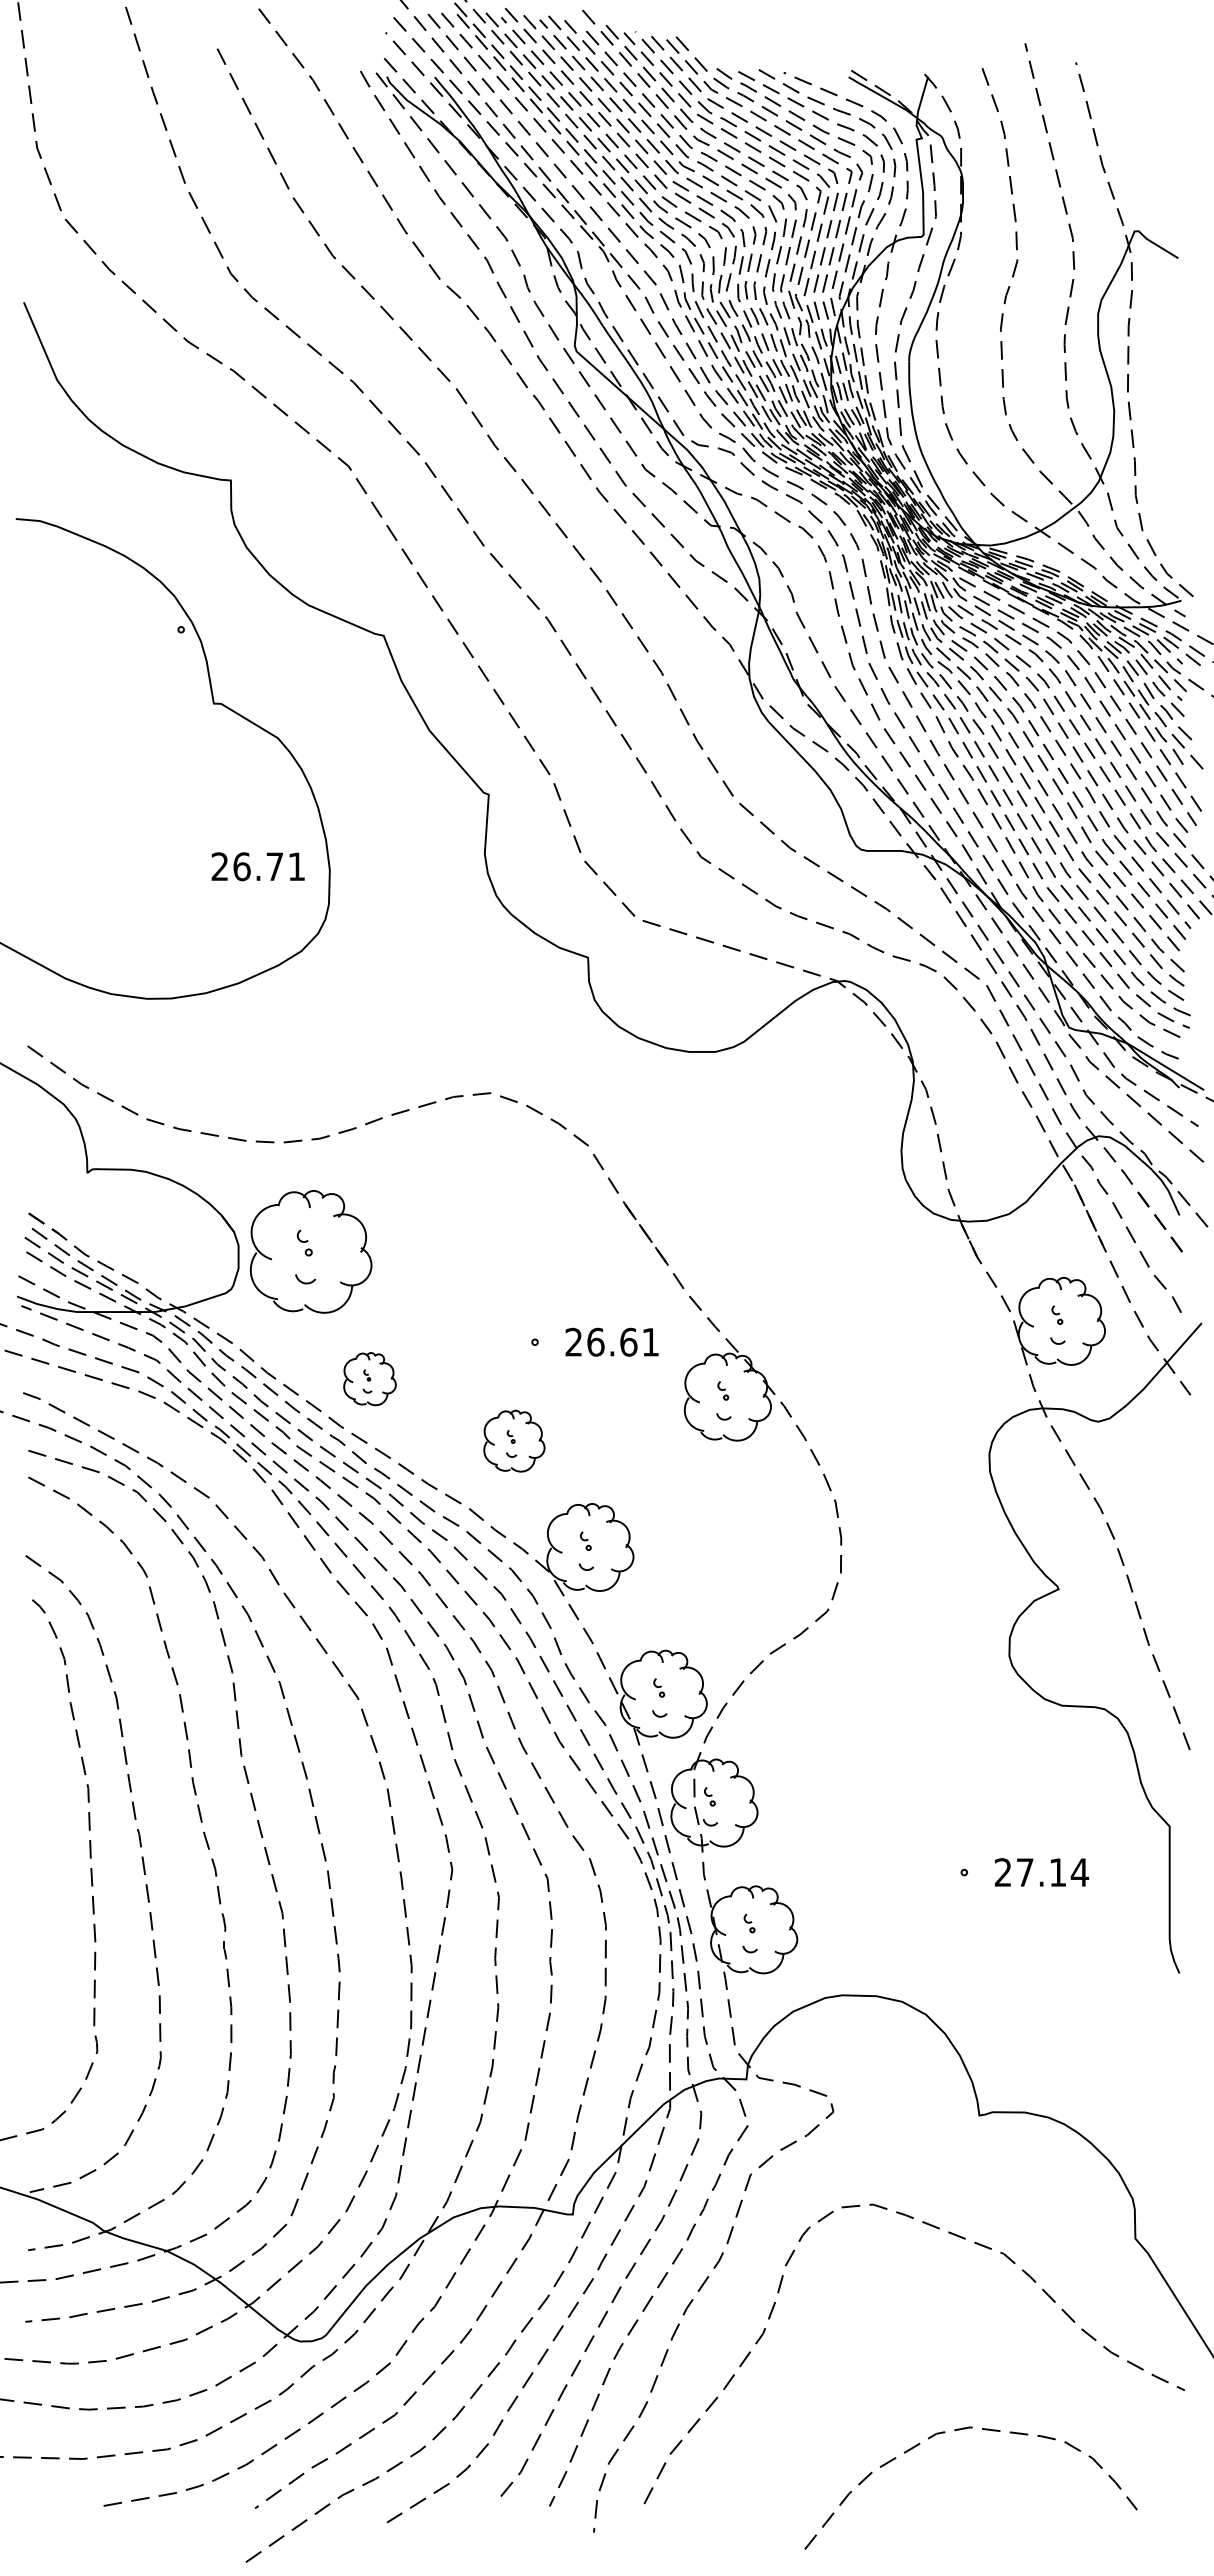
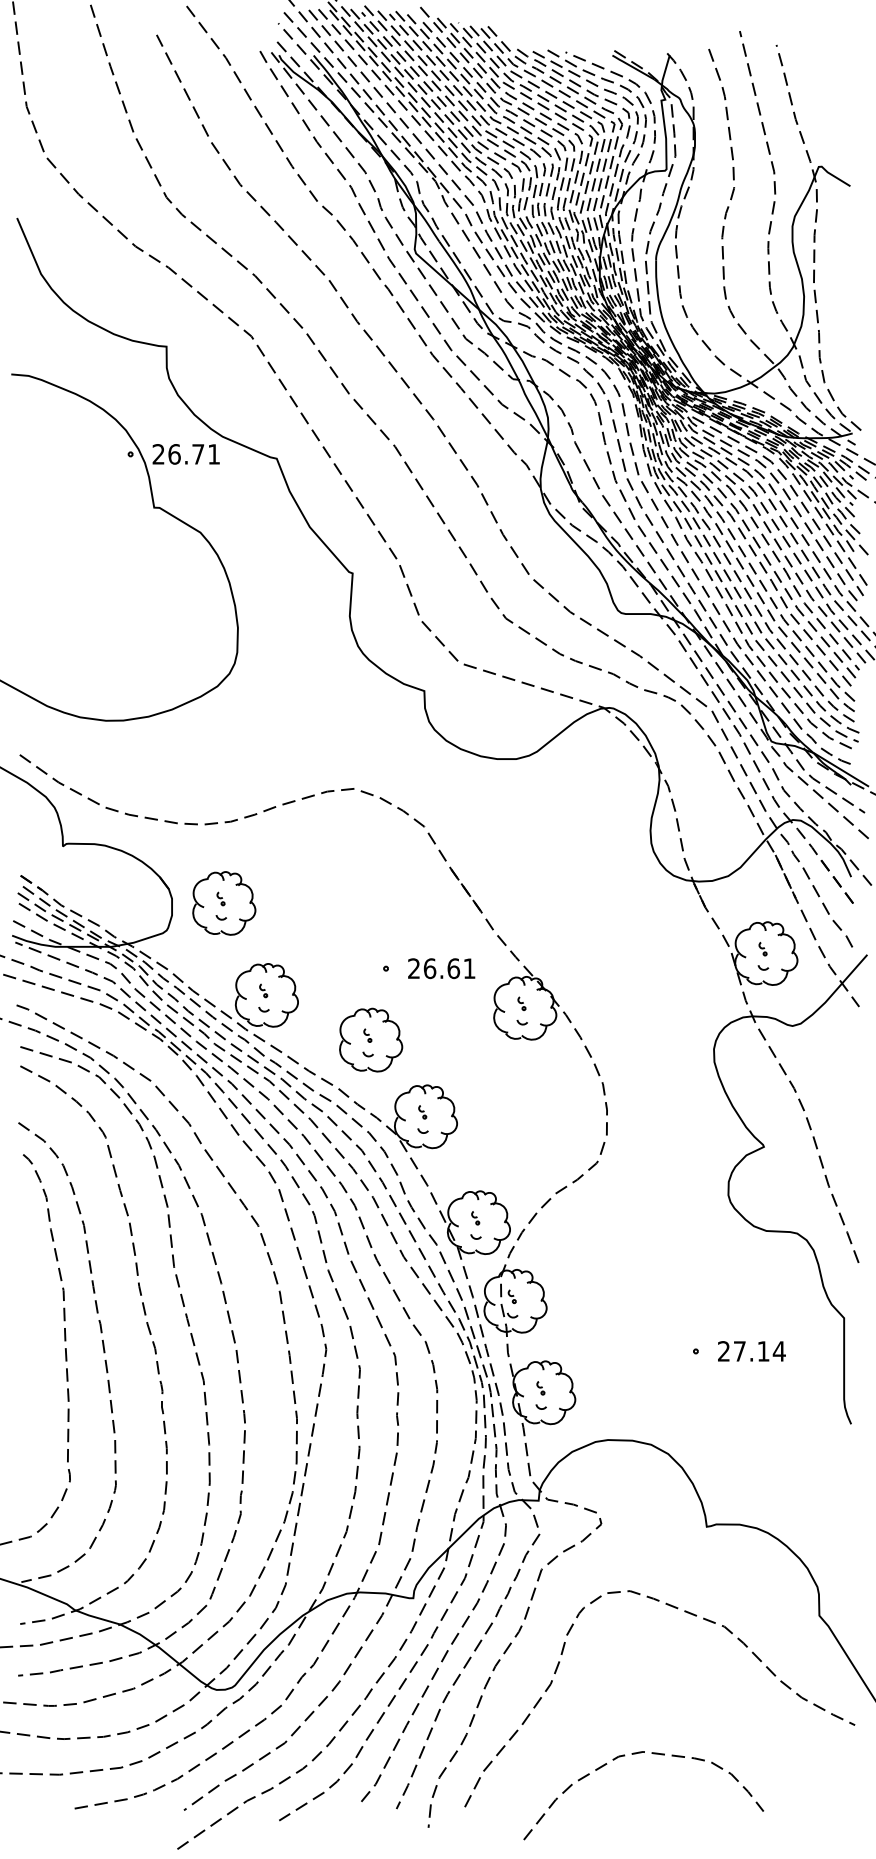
text: (257, 866) -> (185, 454), moved
part: (310, 1251) -> (223, 903), size x0.71
part: (369, 1378) -> (266, 994), size x1.67
part: (514, 1440) -> (371, 1039), size x1.43
curve: (960, 2430) -> (636, 1754), moved

